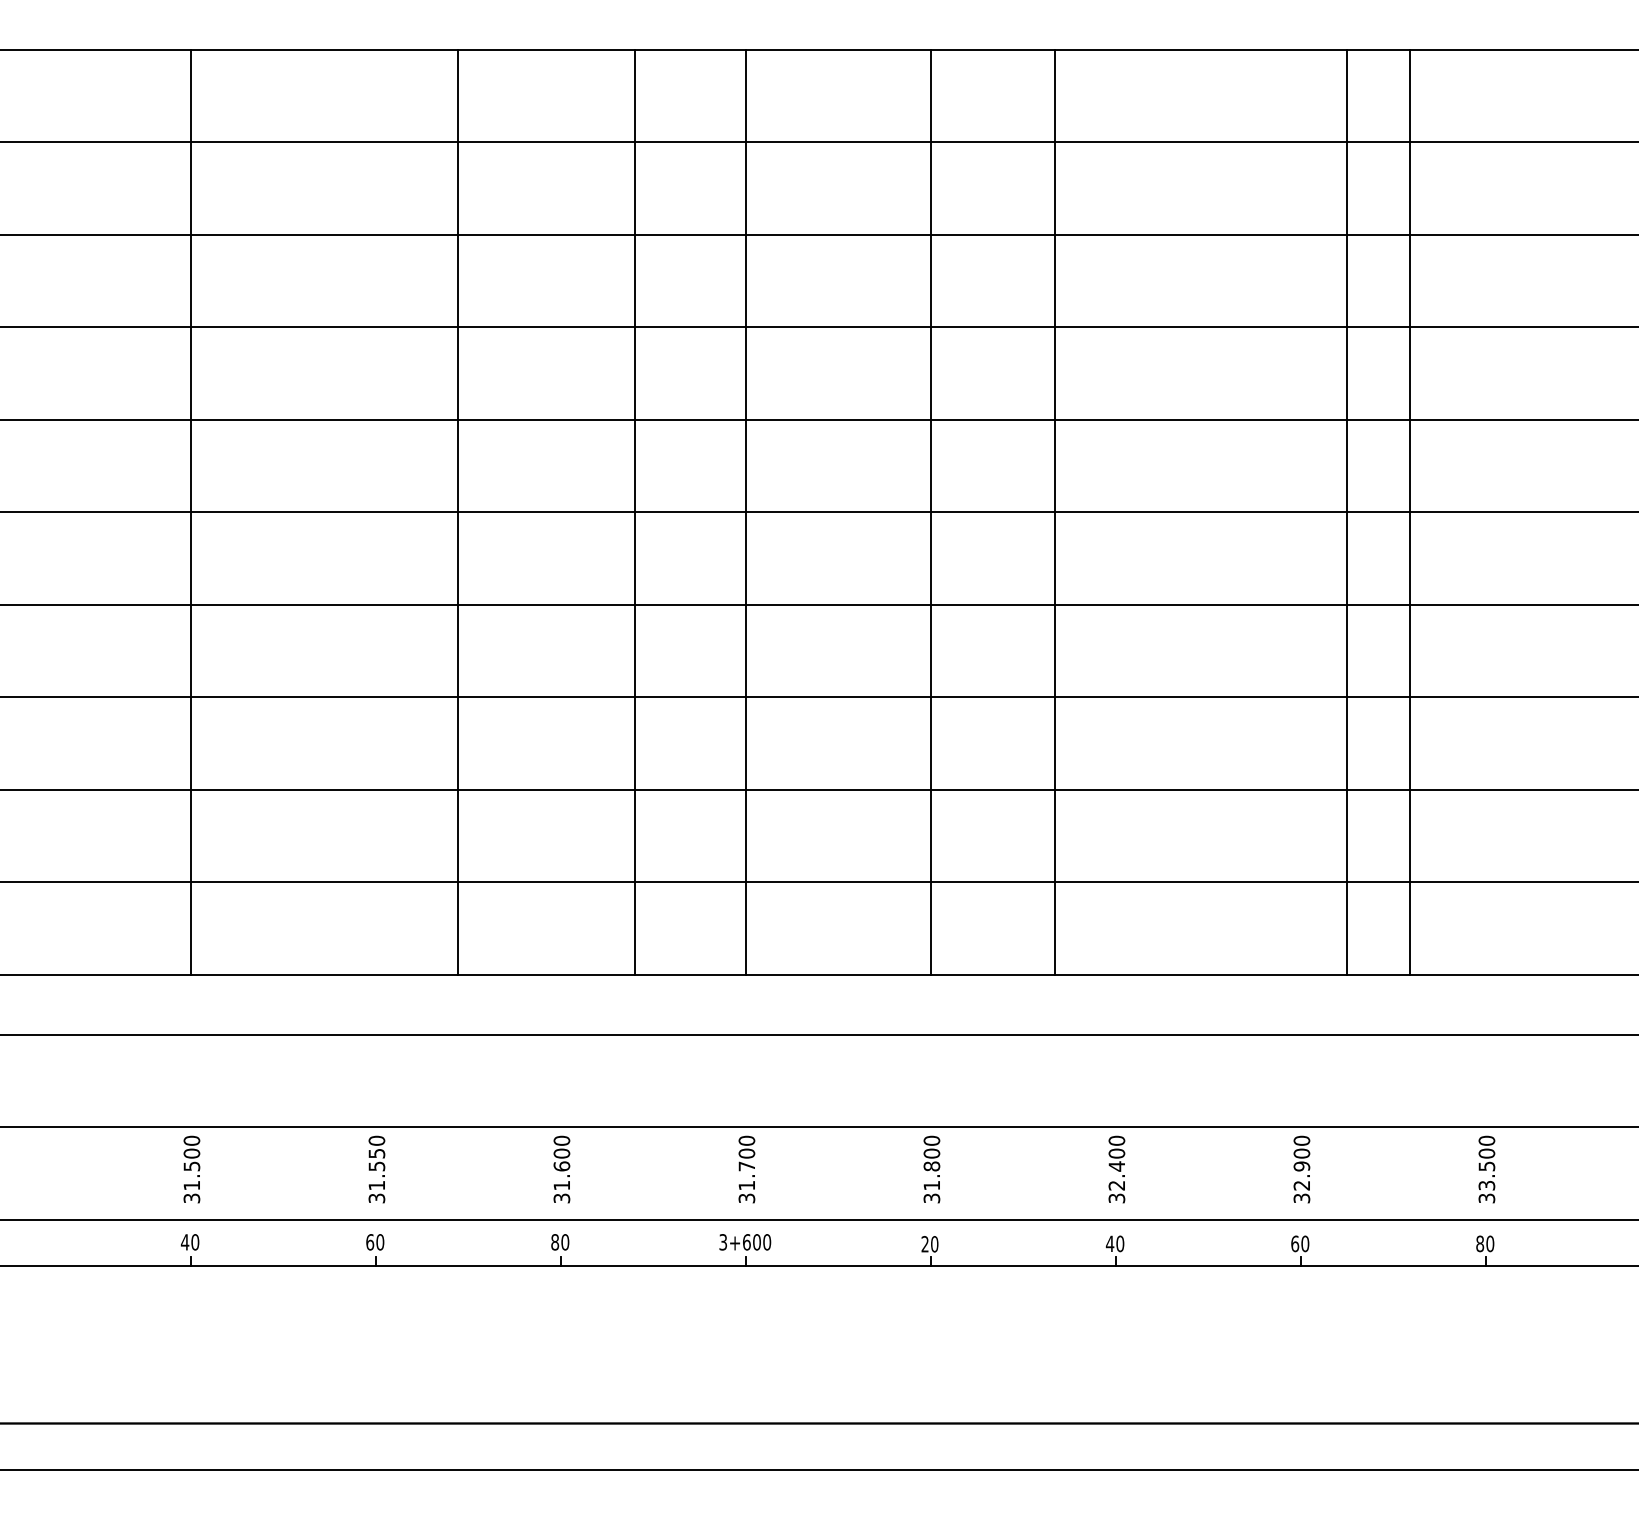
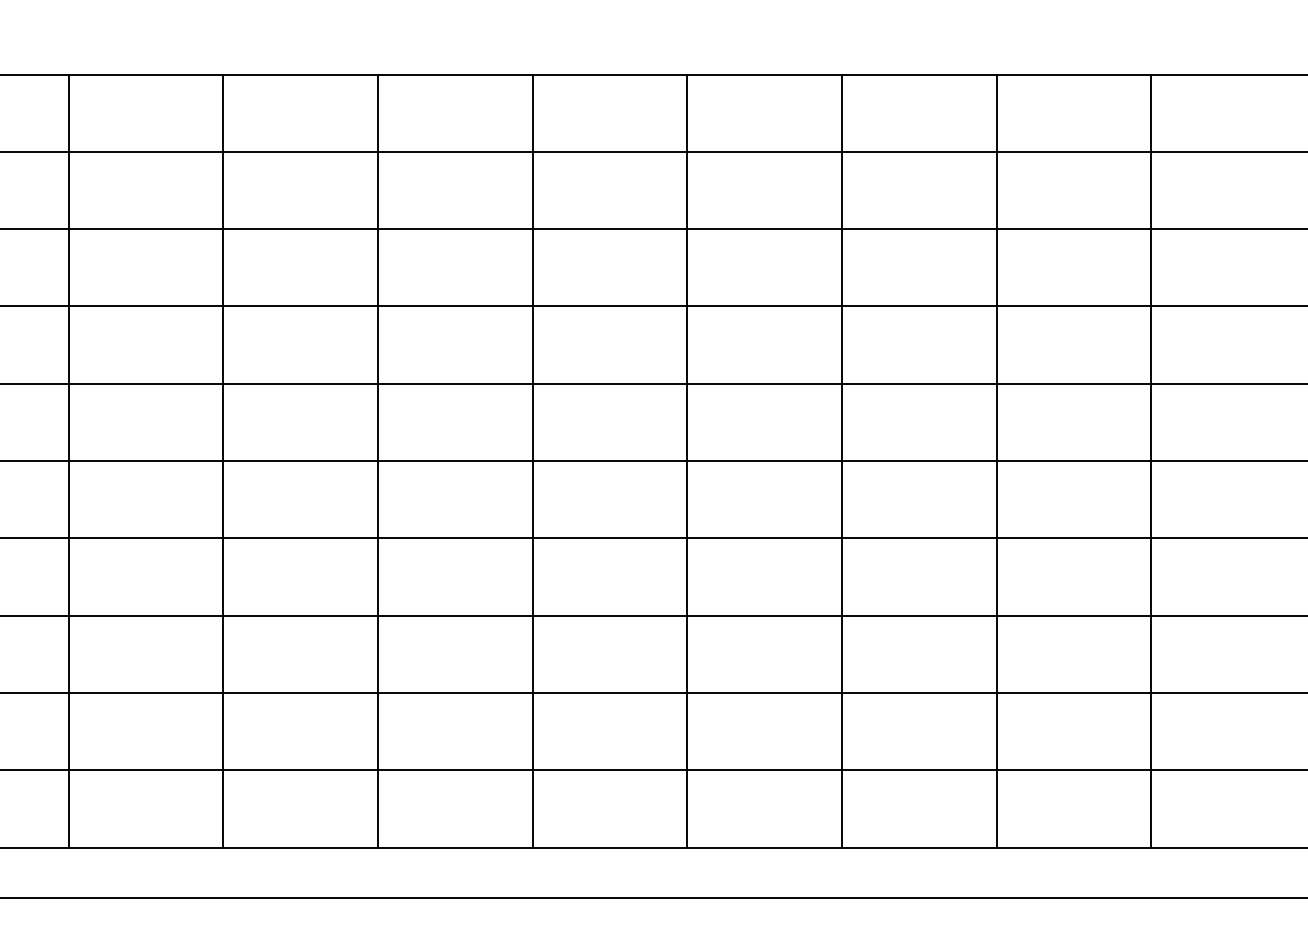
line: (457, 511) -> (223, 460), moved
line: (634, 511) -> (377, 460), moved
line: (1054, 511) -> (841, 460), moved
line: (1346, 511) -> (996, 460), moved
line: (1409, 511) -> (1150, 460), moved

